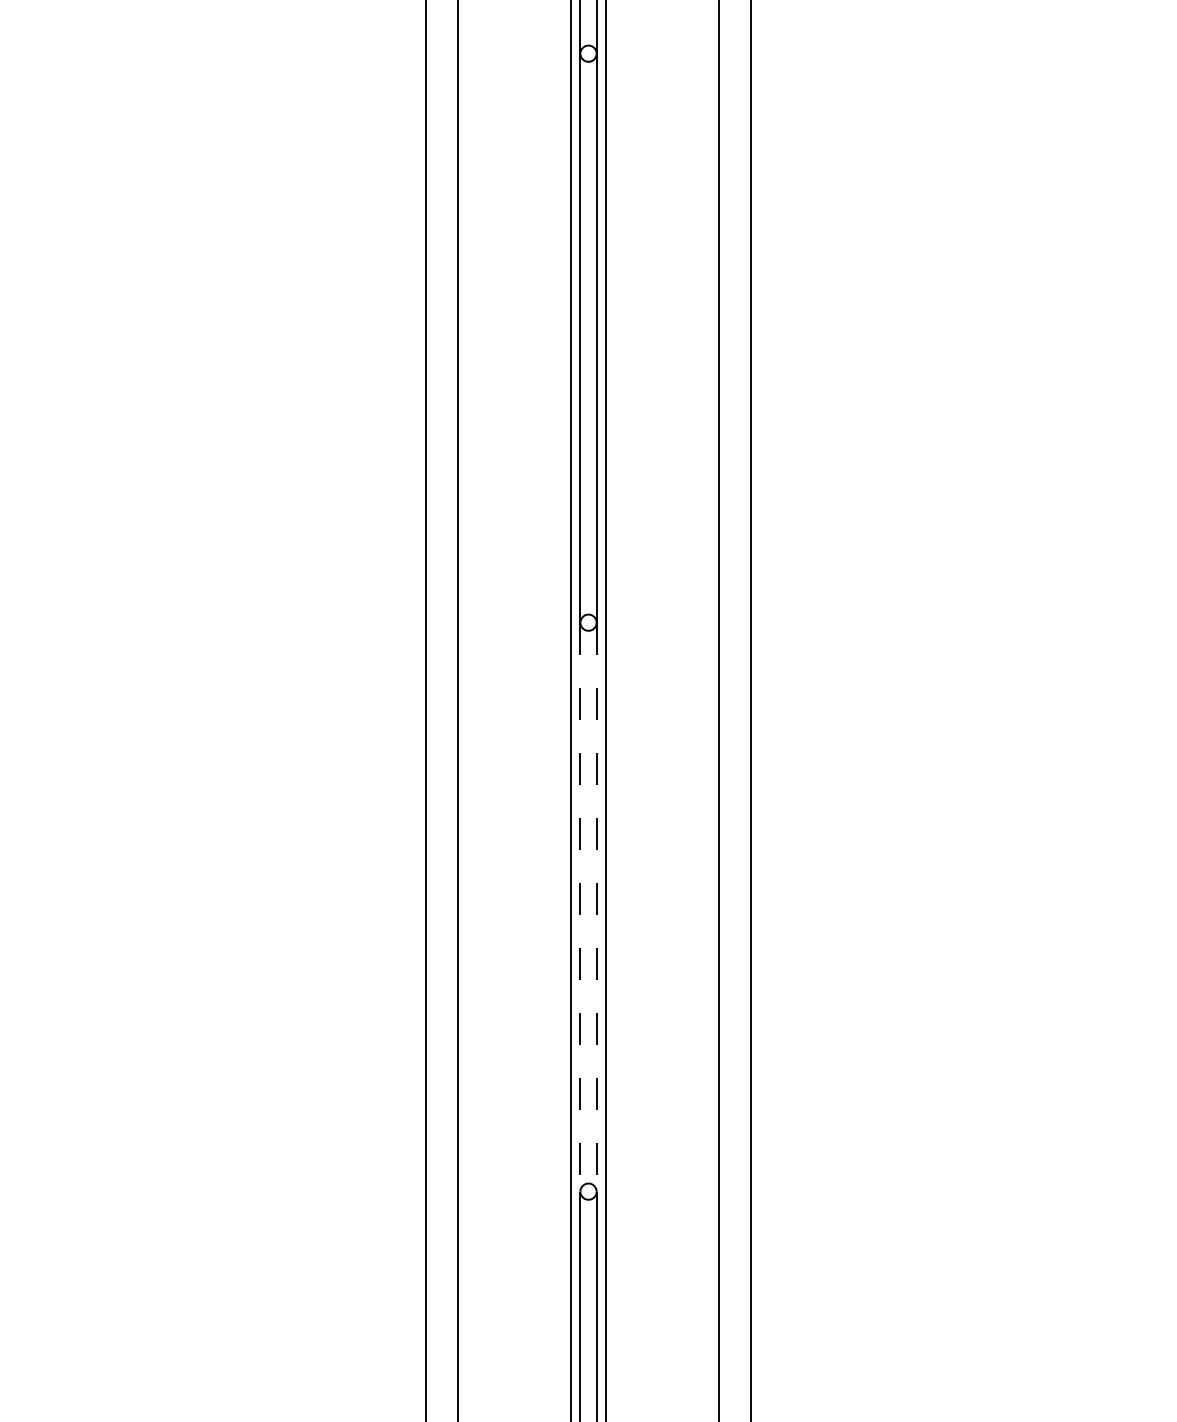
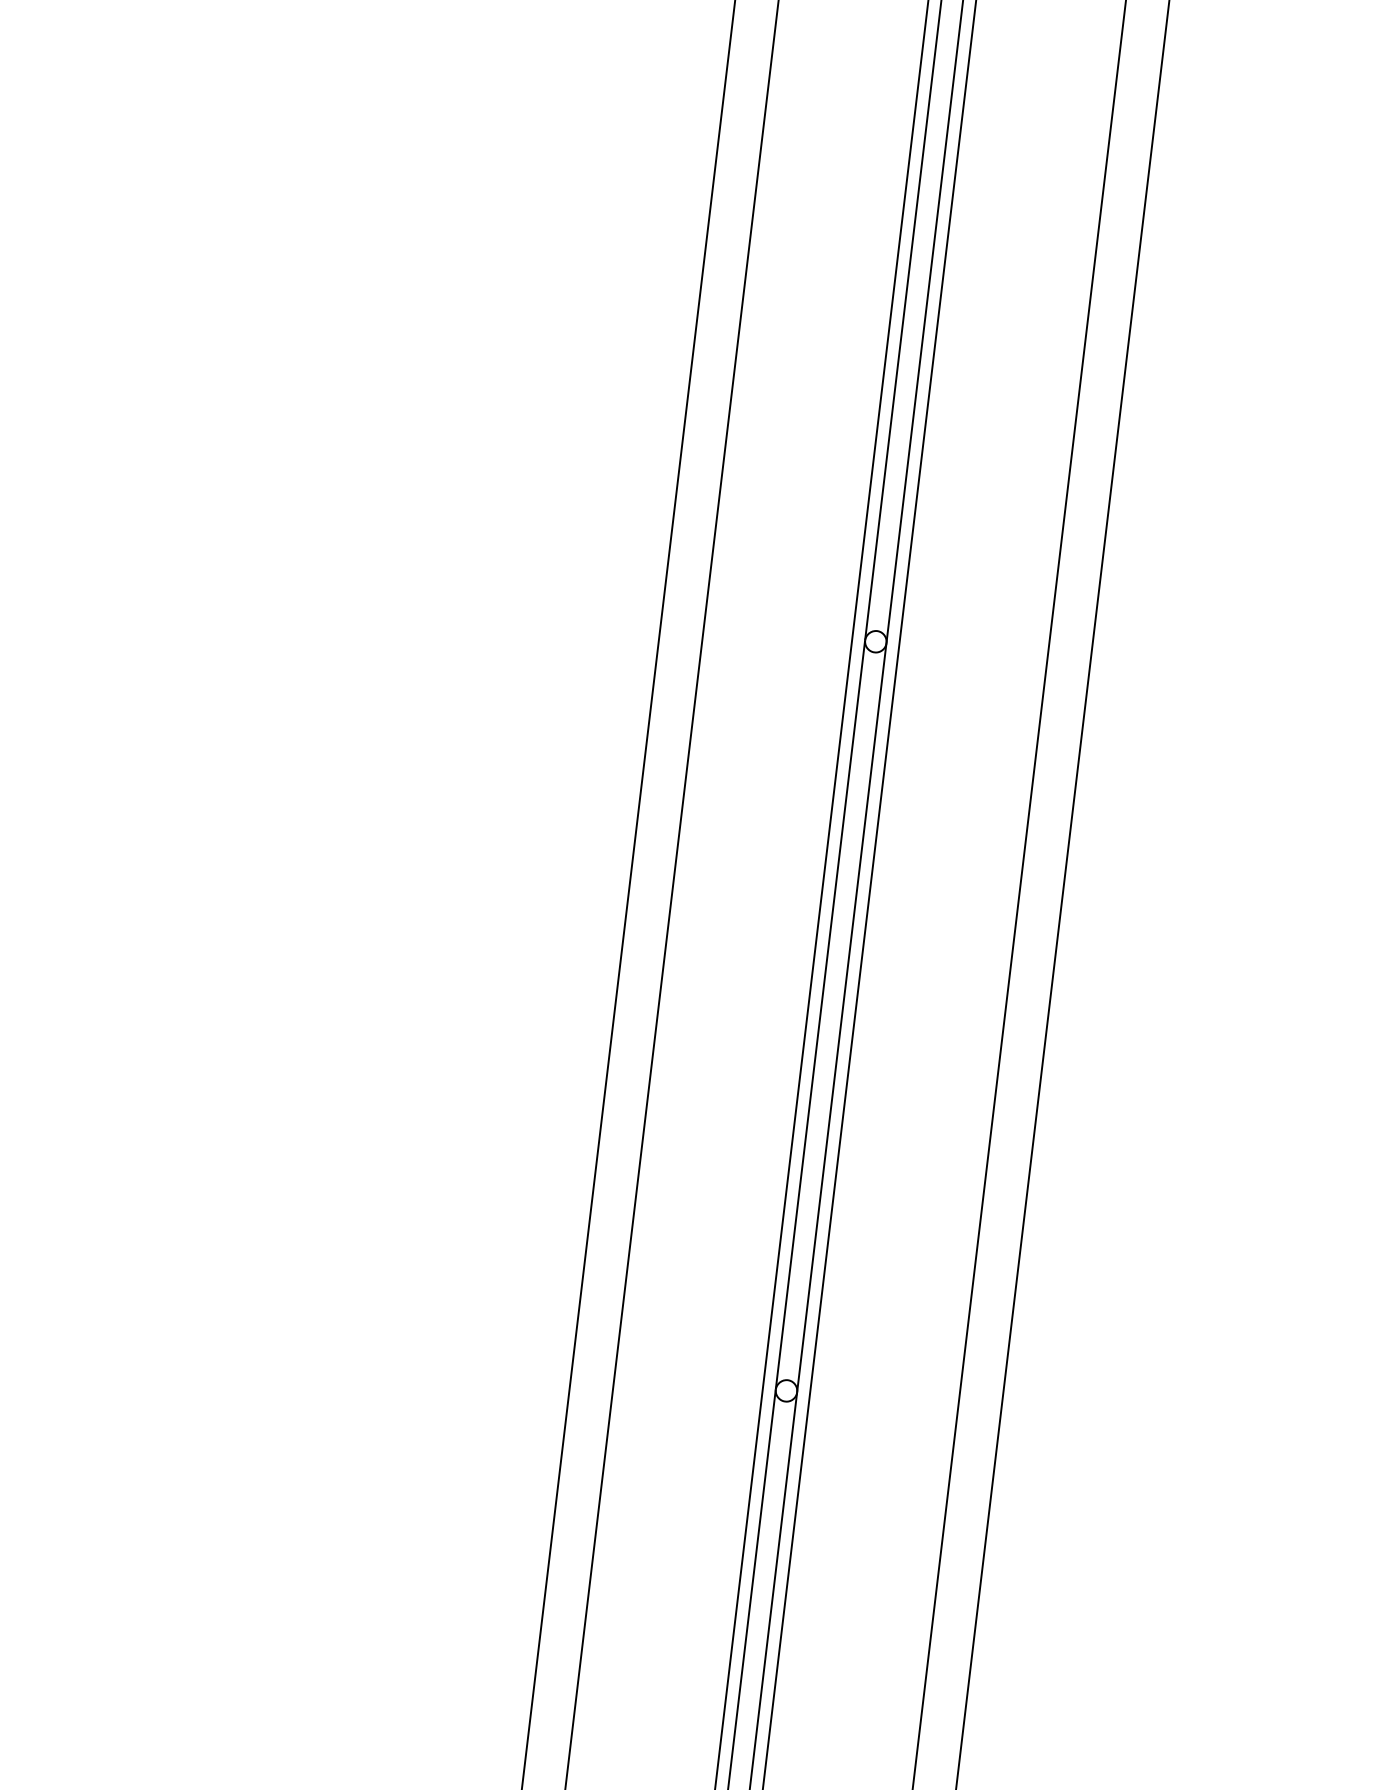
line: (580, 907) -> (820, 1015), dashed -> solid
line: (596, 907) -> (841, 1017), dashed -> solid

